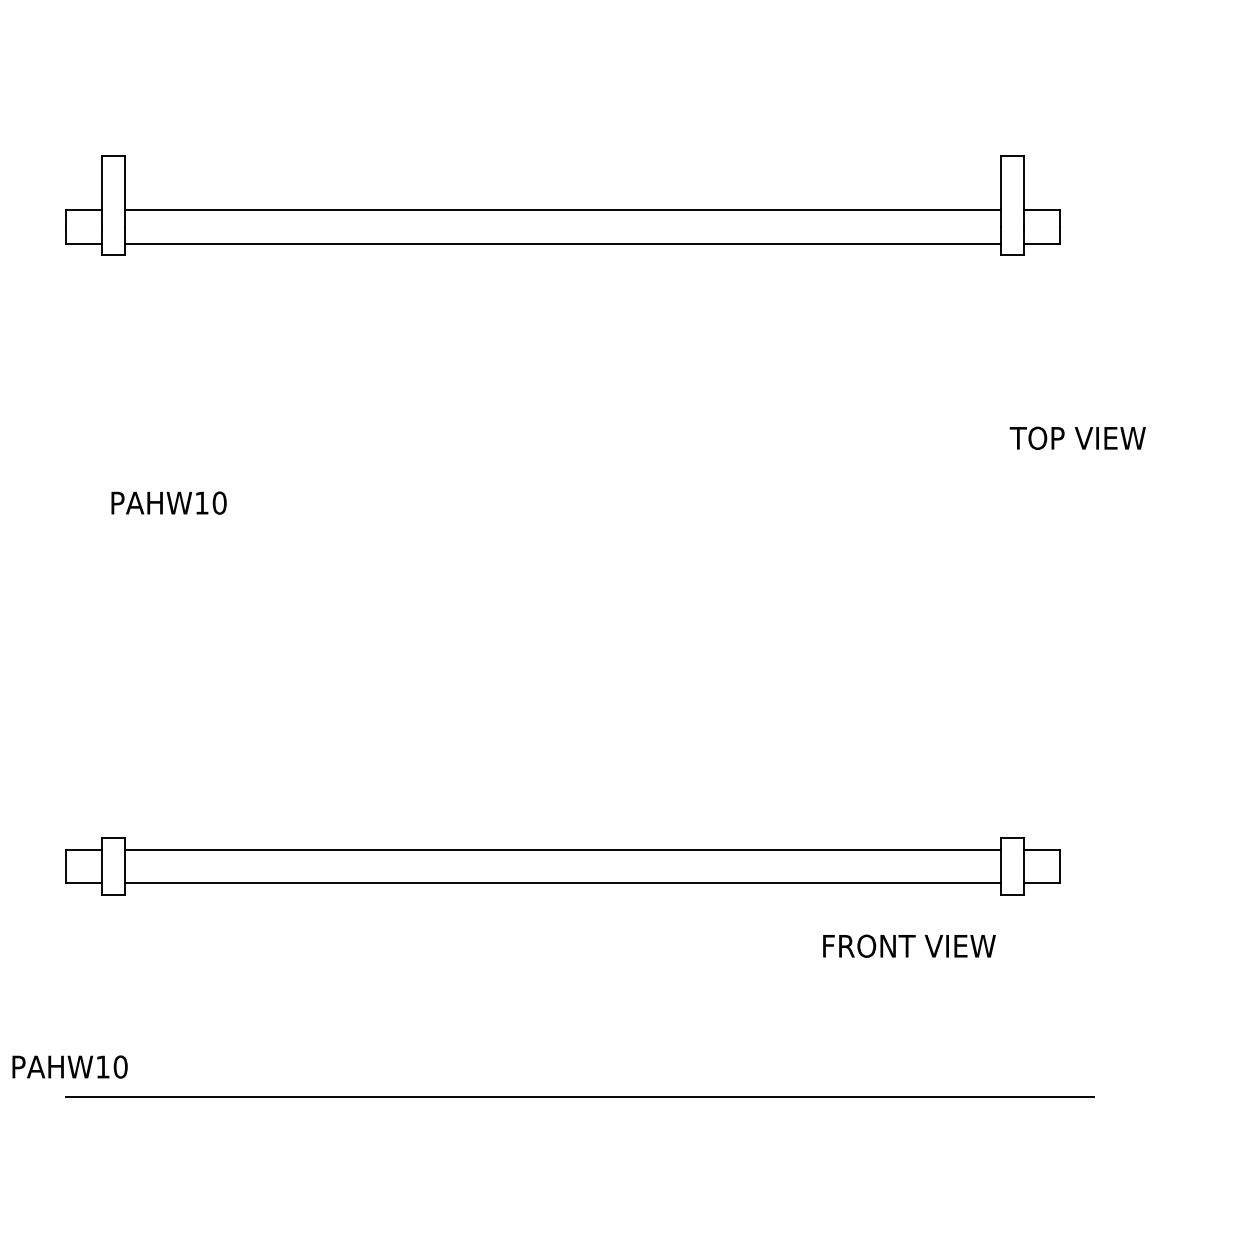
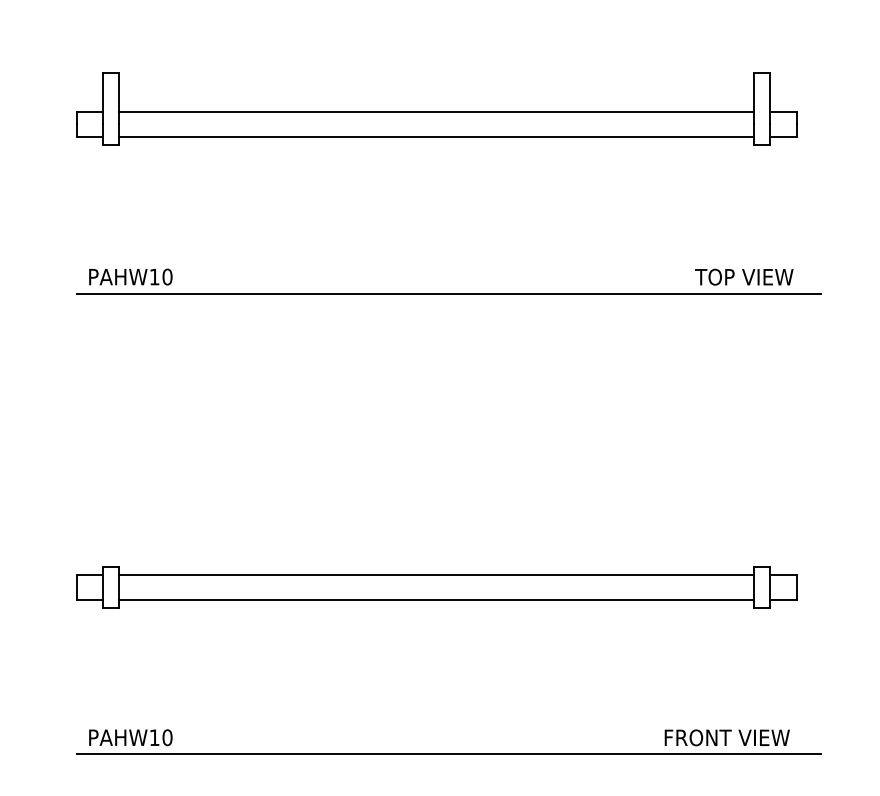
text: (1077, 437) -> (744, 276), moved
line: (580, 460) -> (449, 293), added
text: (168, 502) -> (130, 276), moved
text: (909, 945) -> (727, 737), moved
text: (69, 1066) -> (130, 737), moved

